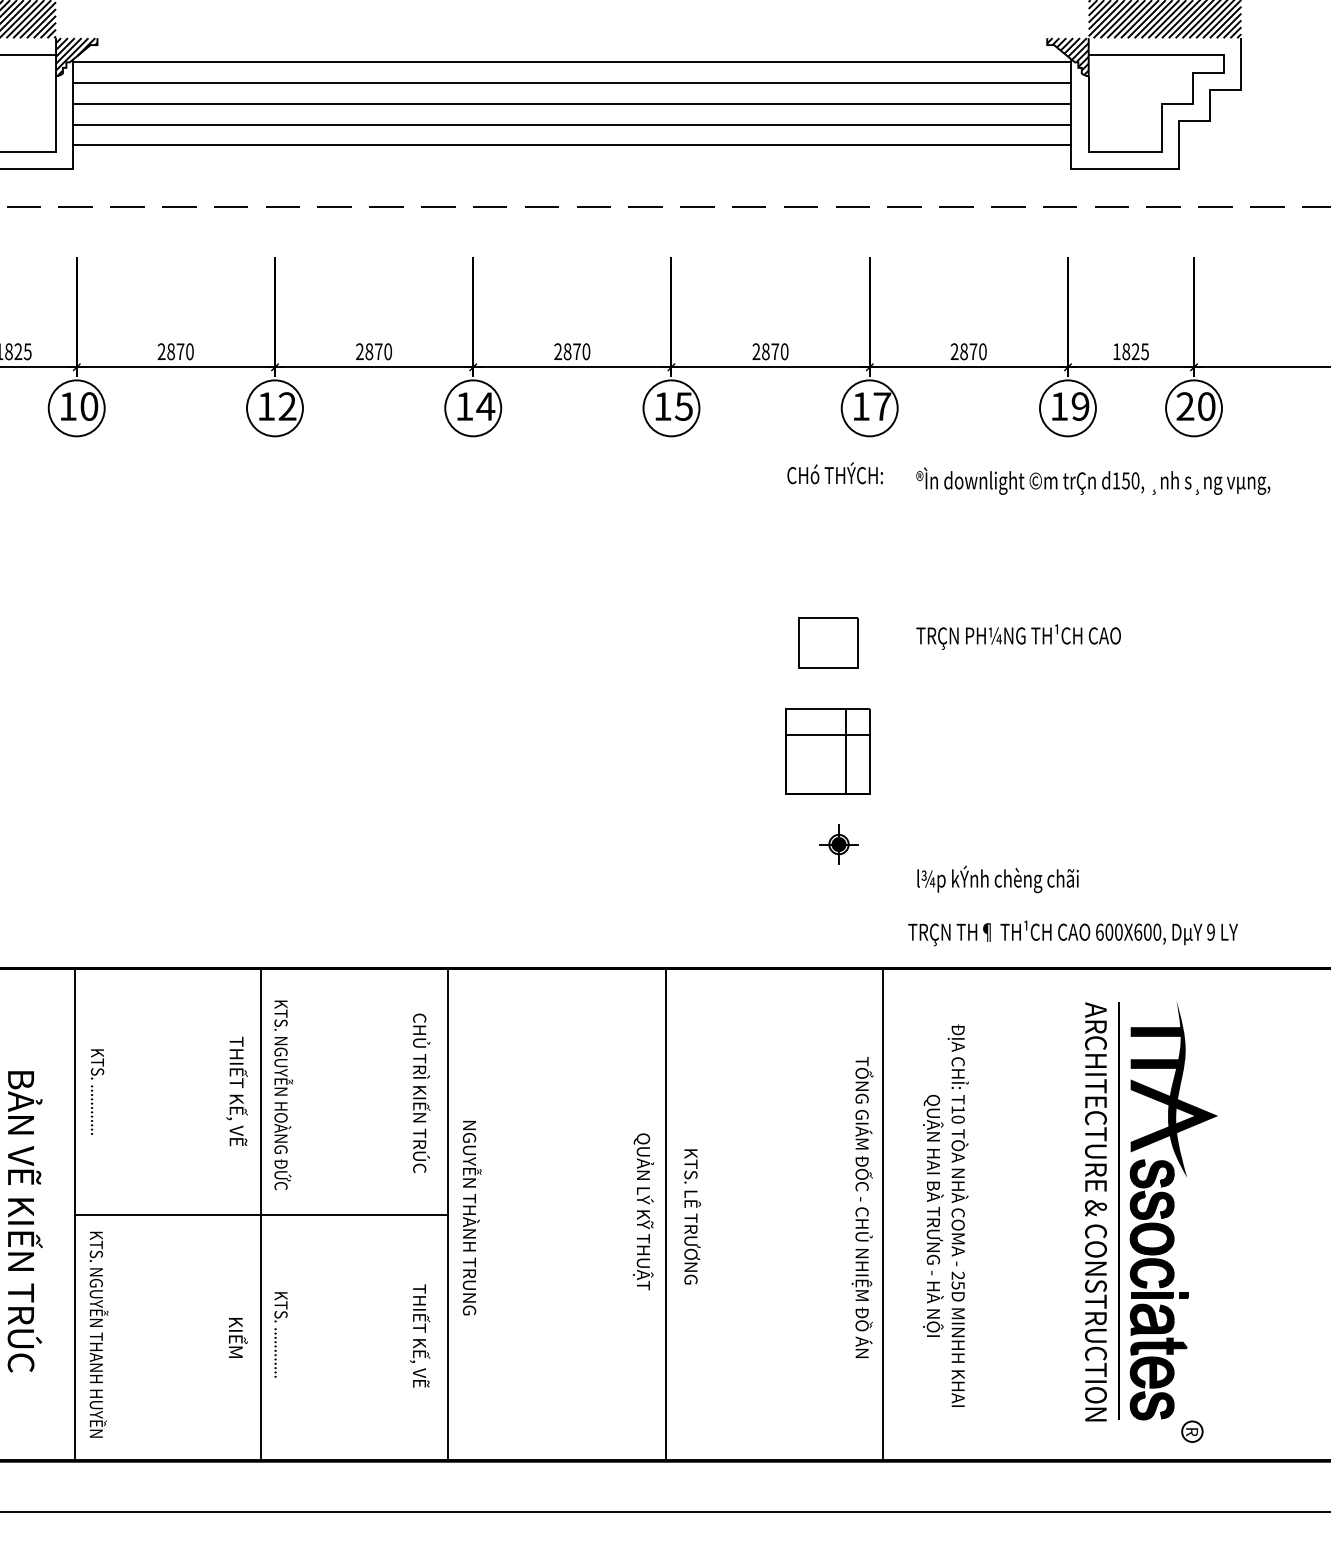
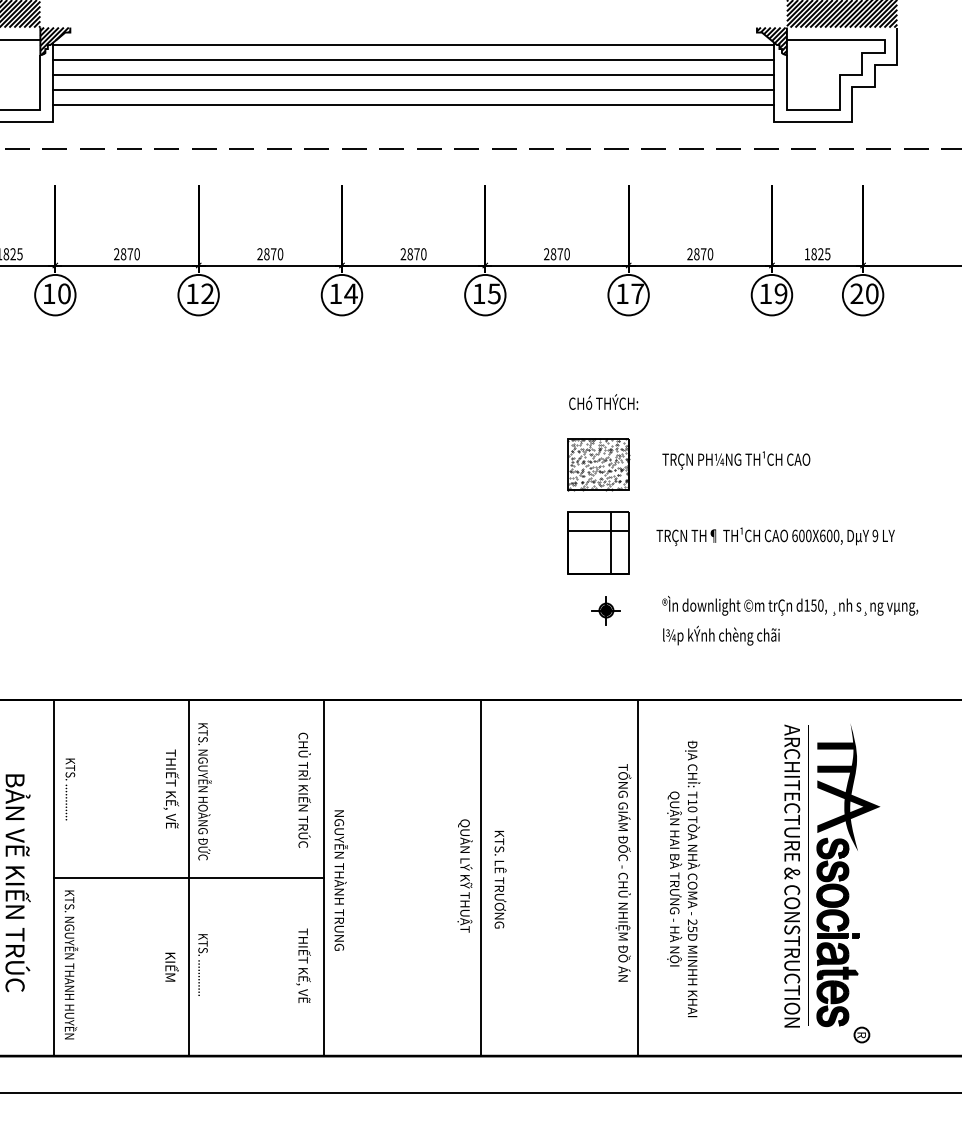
text: (834, 472) -> (603, 401), moved
text: (1093, 480) -> (790, 605), moved
part: (828, 642) -> (598, 464), size x1.43
text: (1072, 933) -> (775, 536), moved

